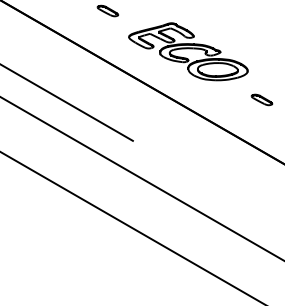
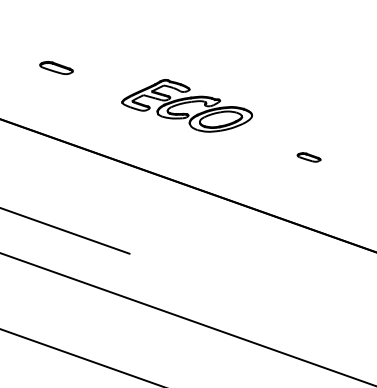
part: (188, 51) -> (186, 105), size x0.7
part: (261, 99) -> (308, 156), size x0.7

